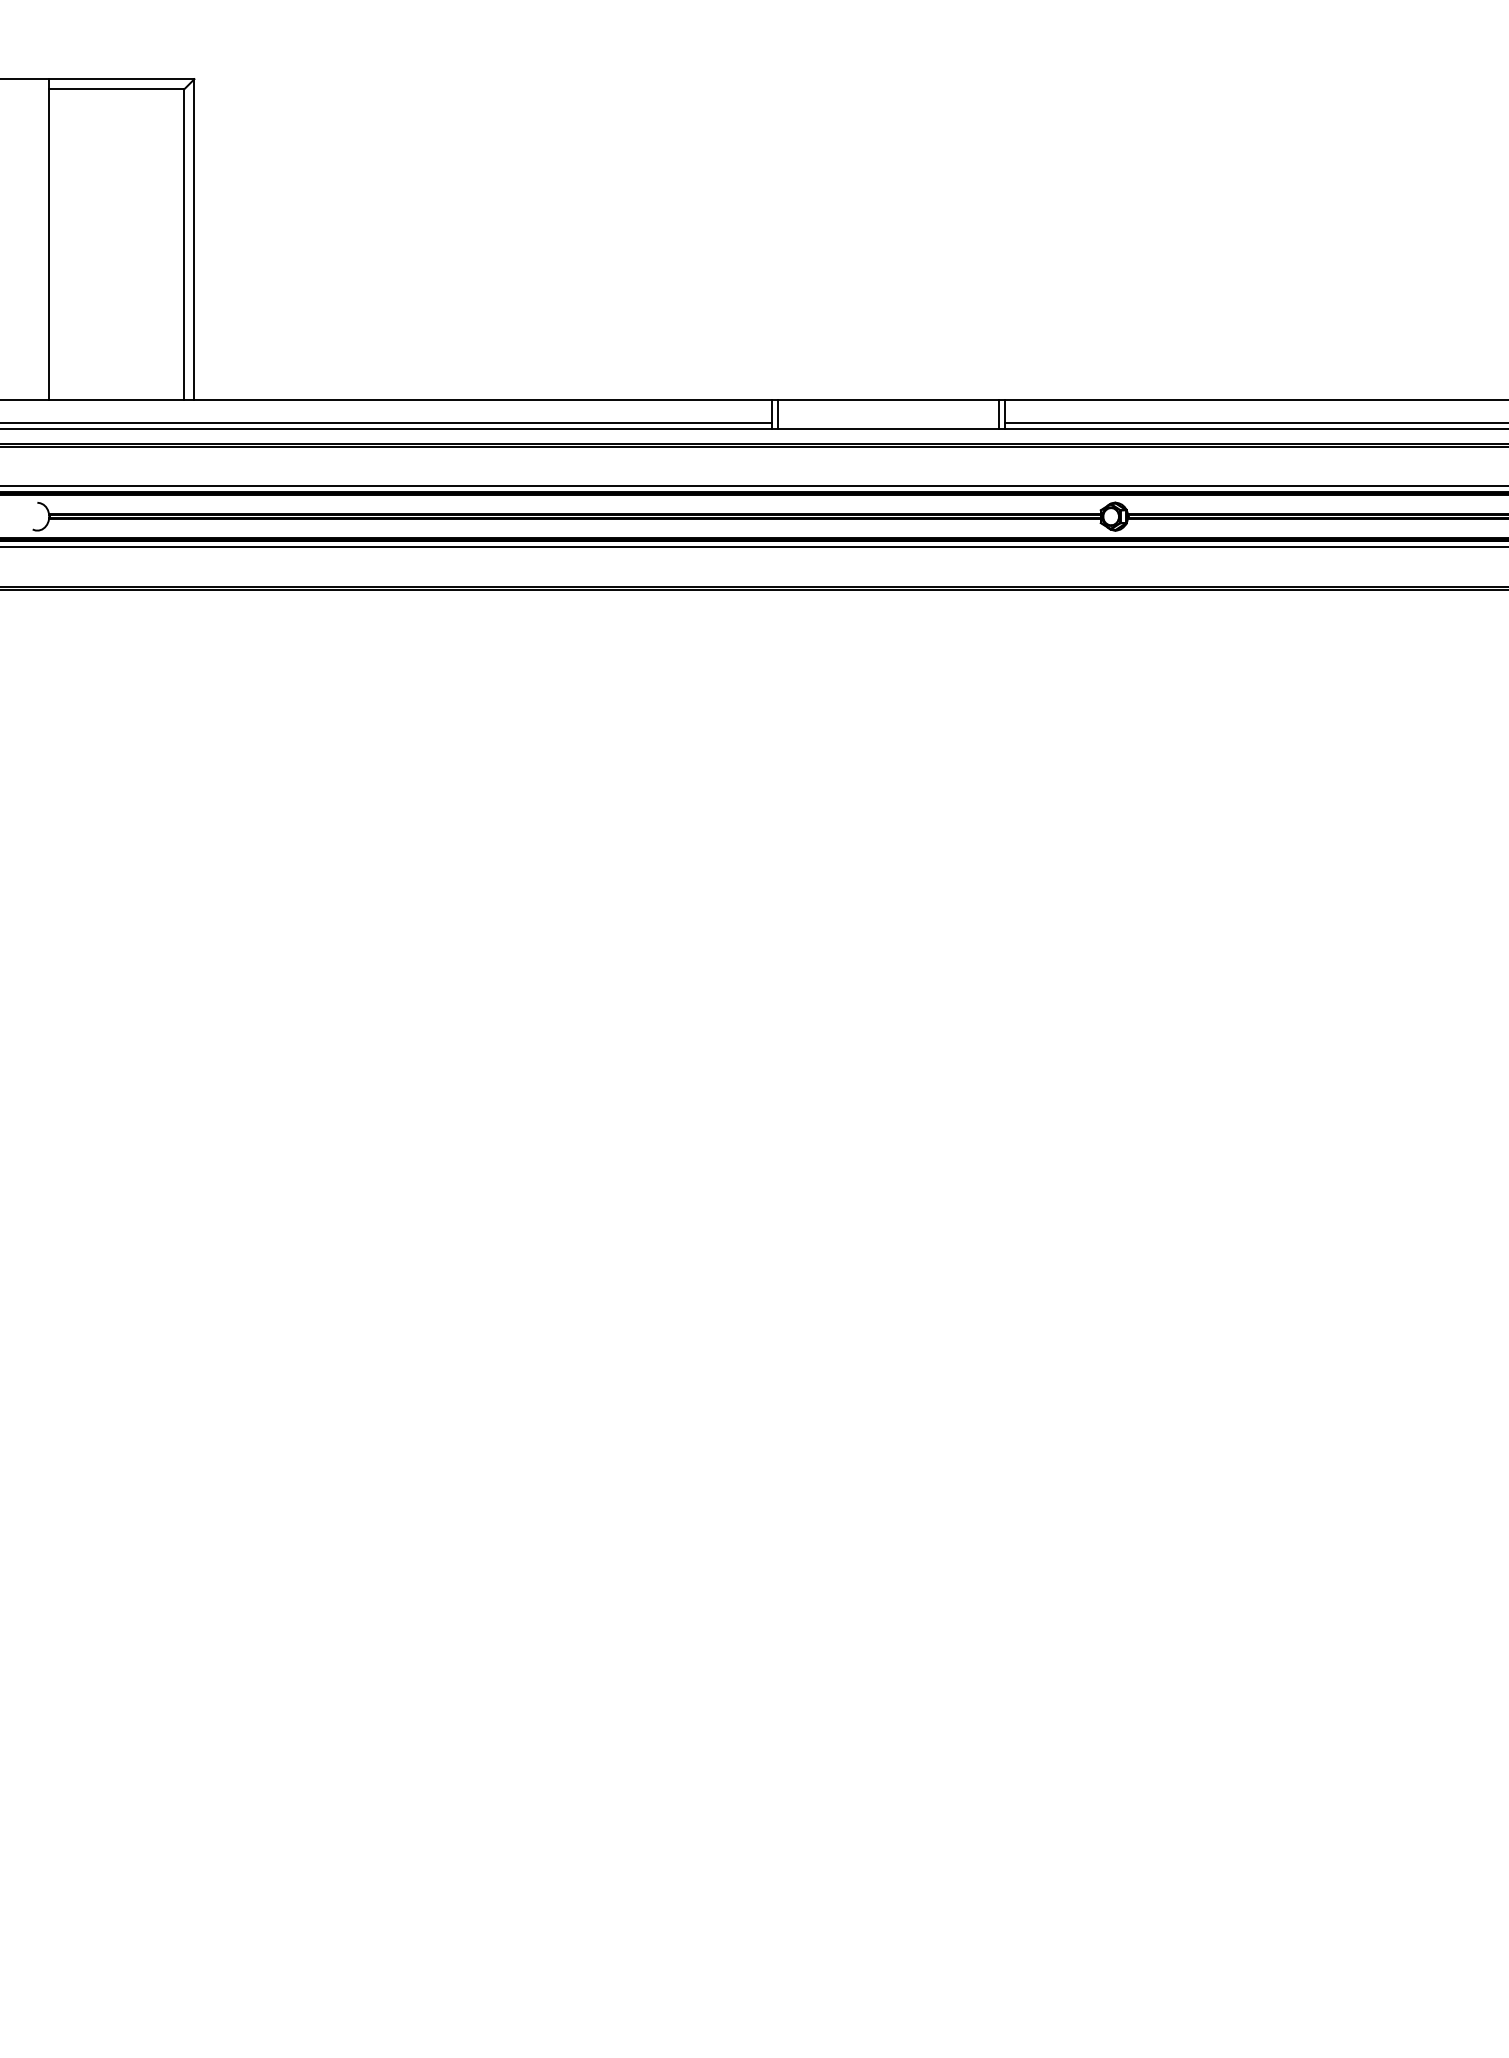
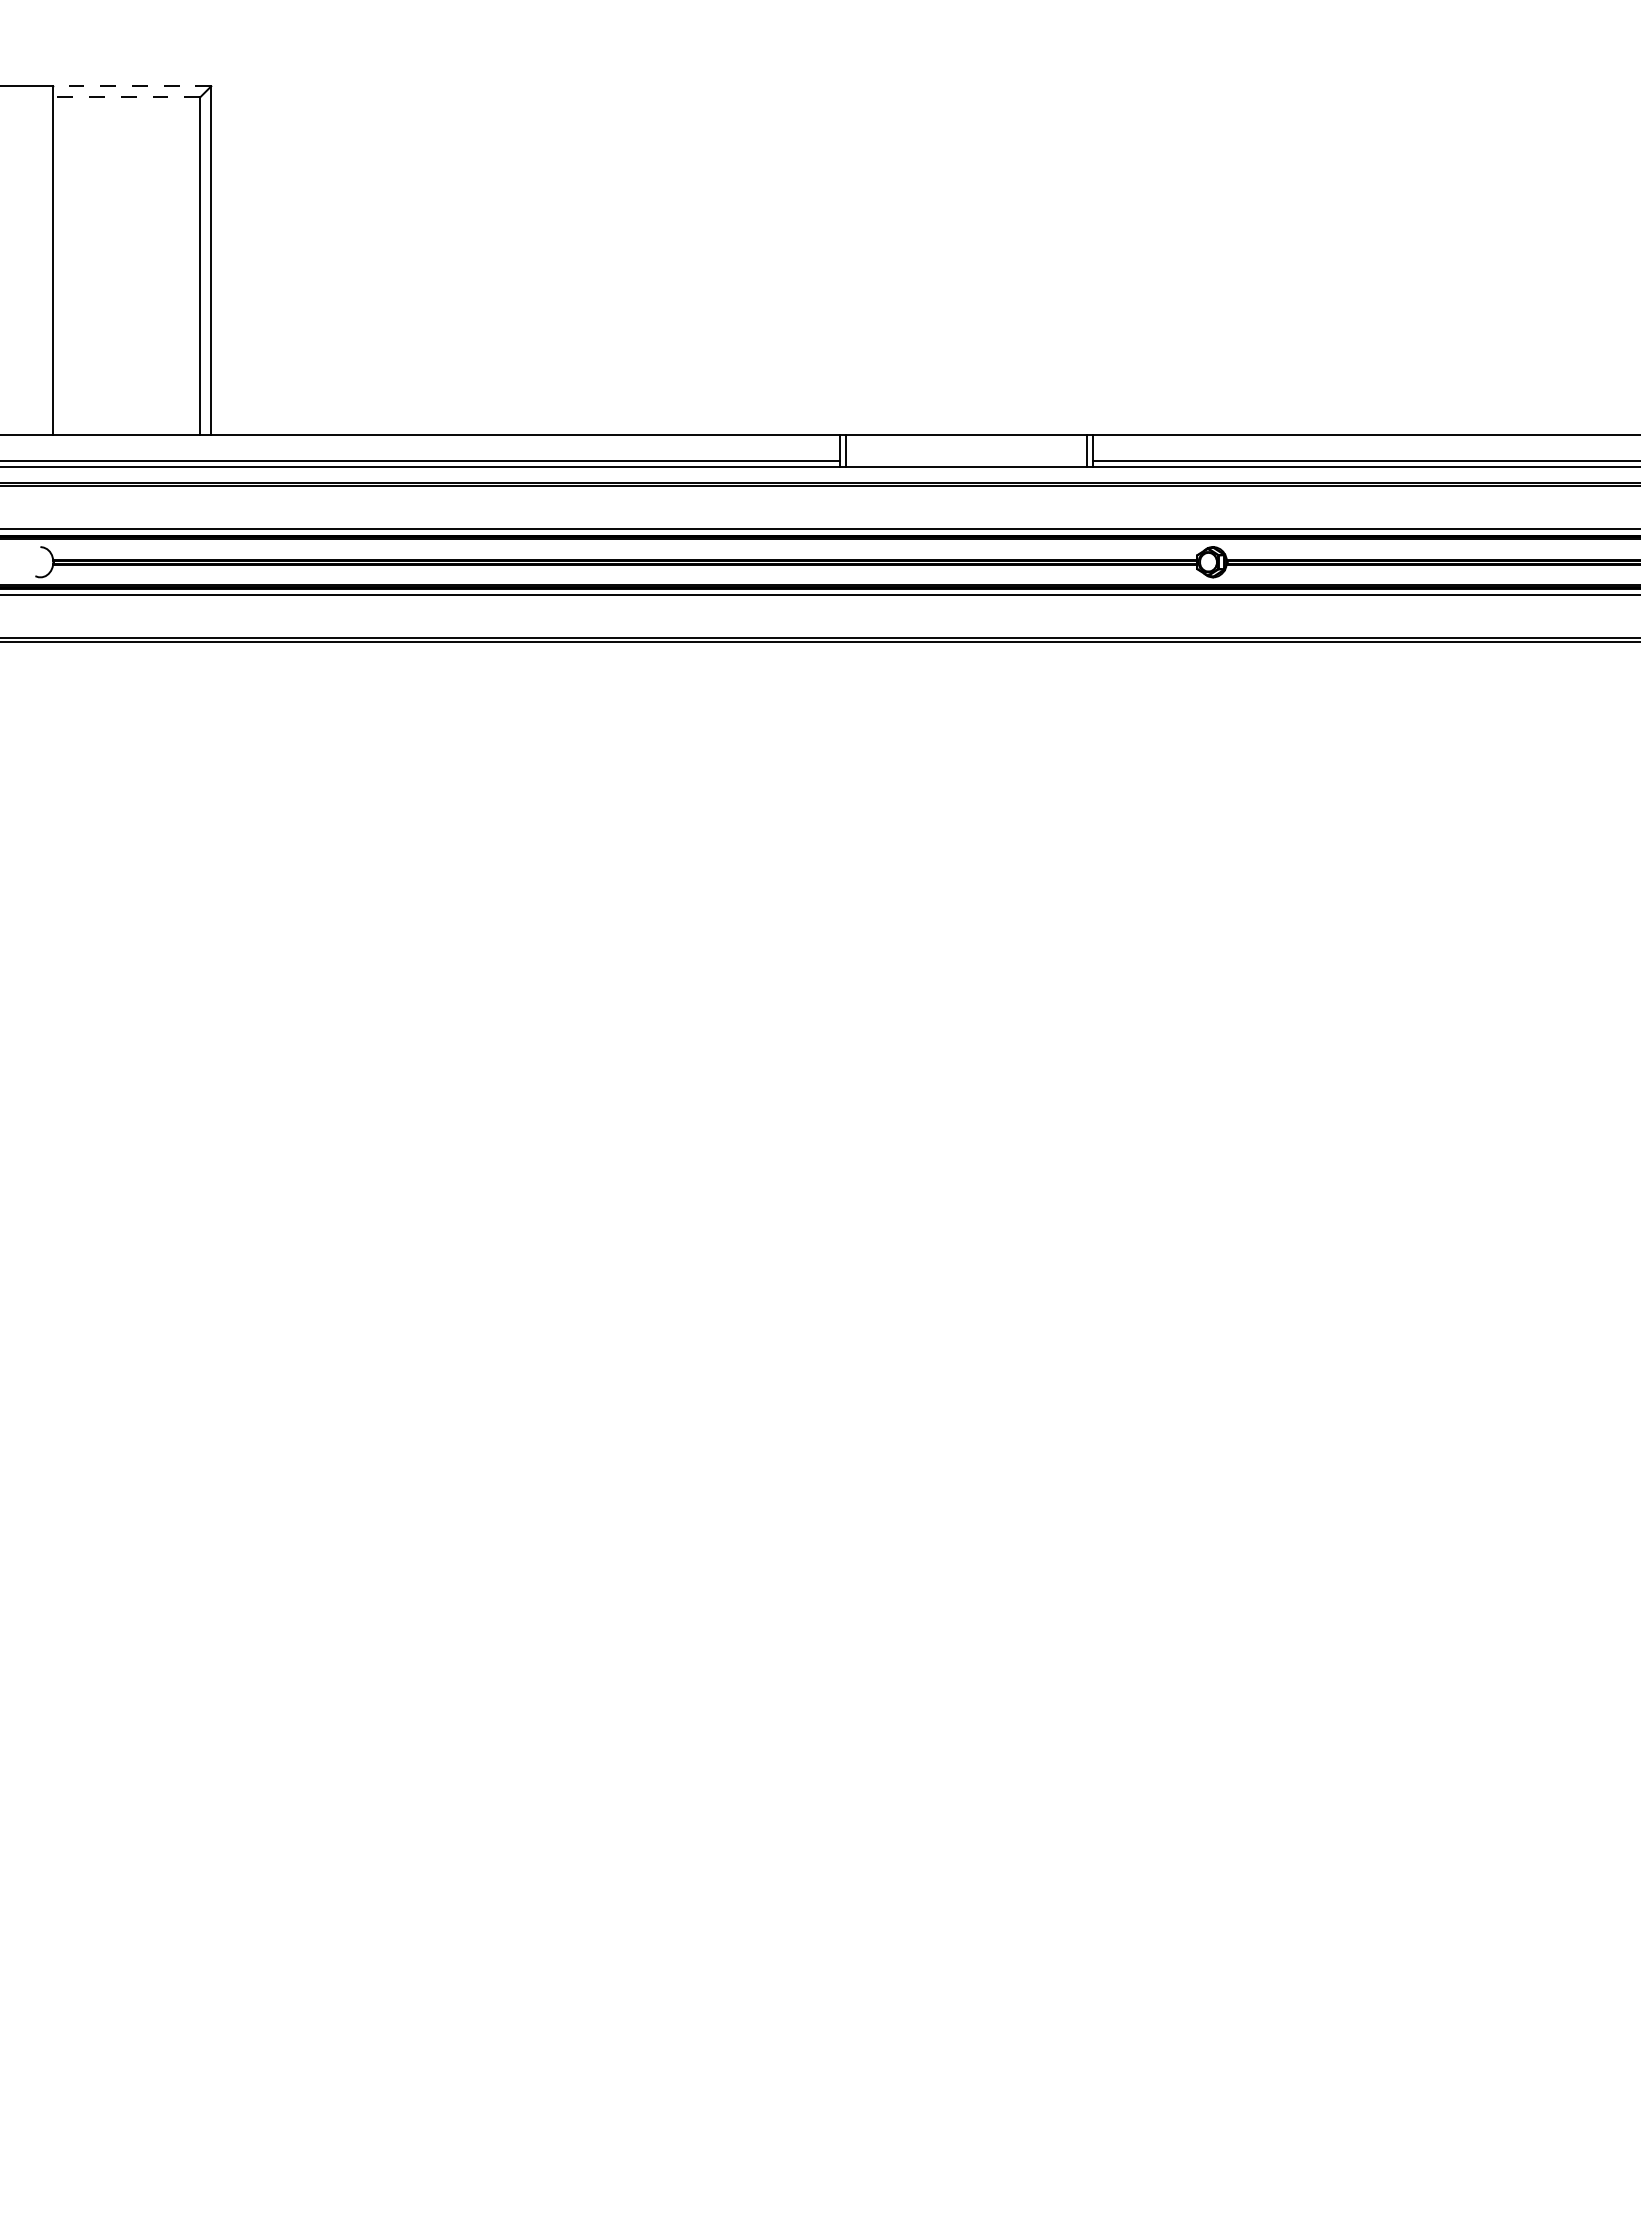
line: (121, 79) -> (131, 86), solid -> dashed
line: (116, 89) -> (126, 97), solid -> dashed

